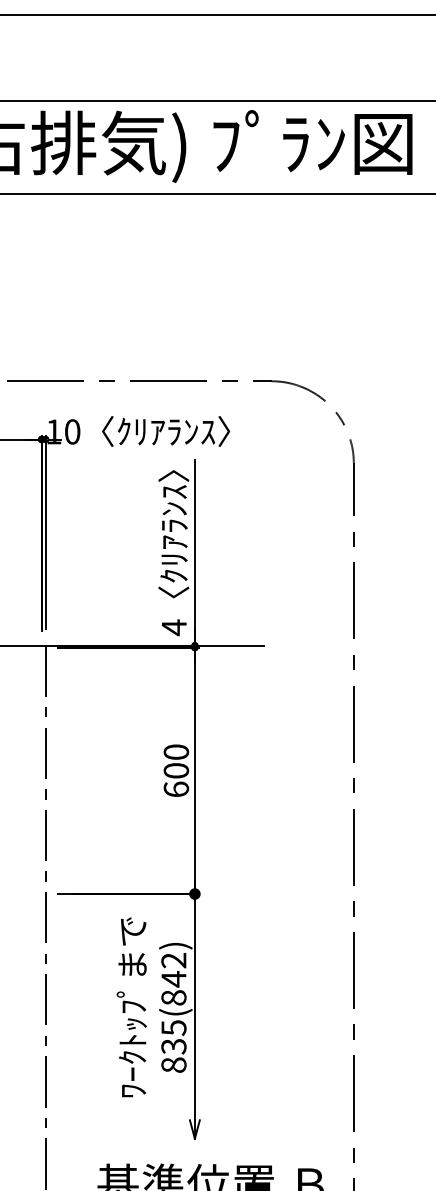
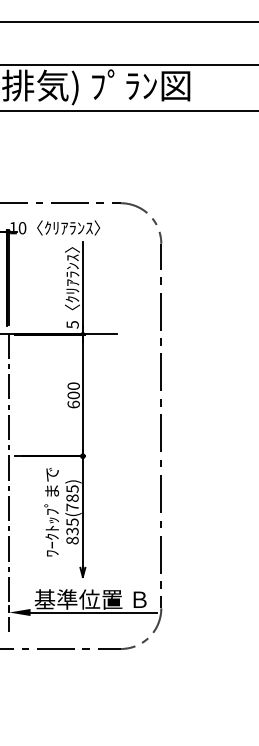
text: (173, 627) -> (72, 324), 4 -> 5
text: (173, 979) -> (72, 498), 835(842) -> 835(785)

